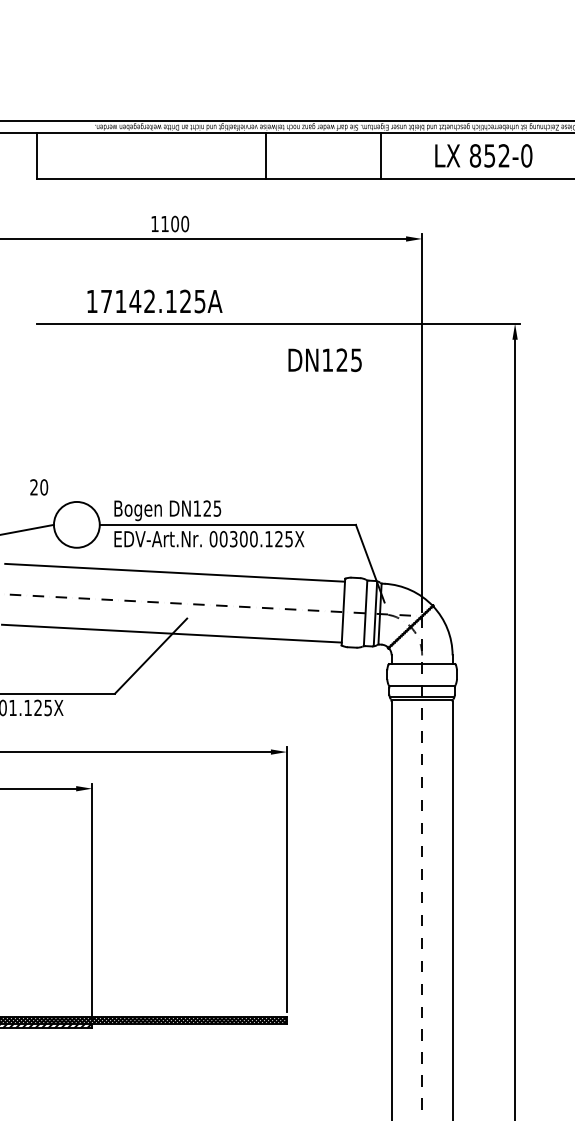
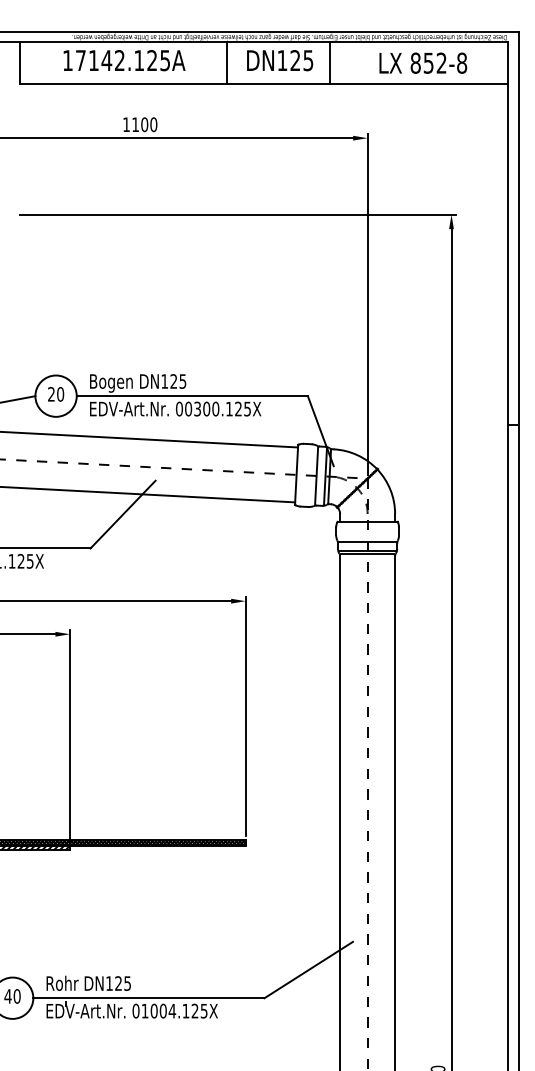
text: (527, 156) -> (462, 63), 852-0 -> 852-8
text: (154, 301) -> (124, 60), moved
text: (325, 360) -> (280, 60), moved
text: (39, 487) -> (56, 394), moved

